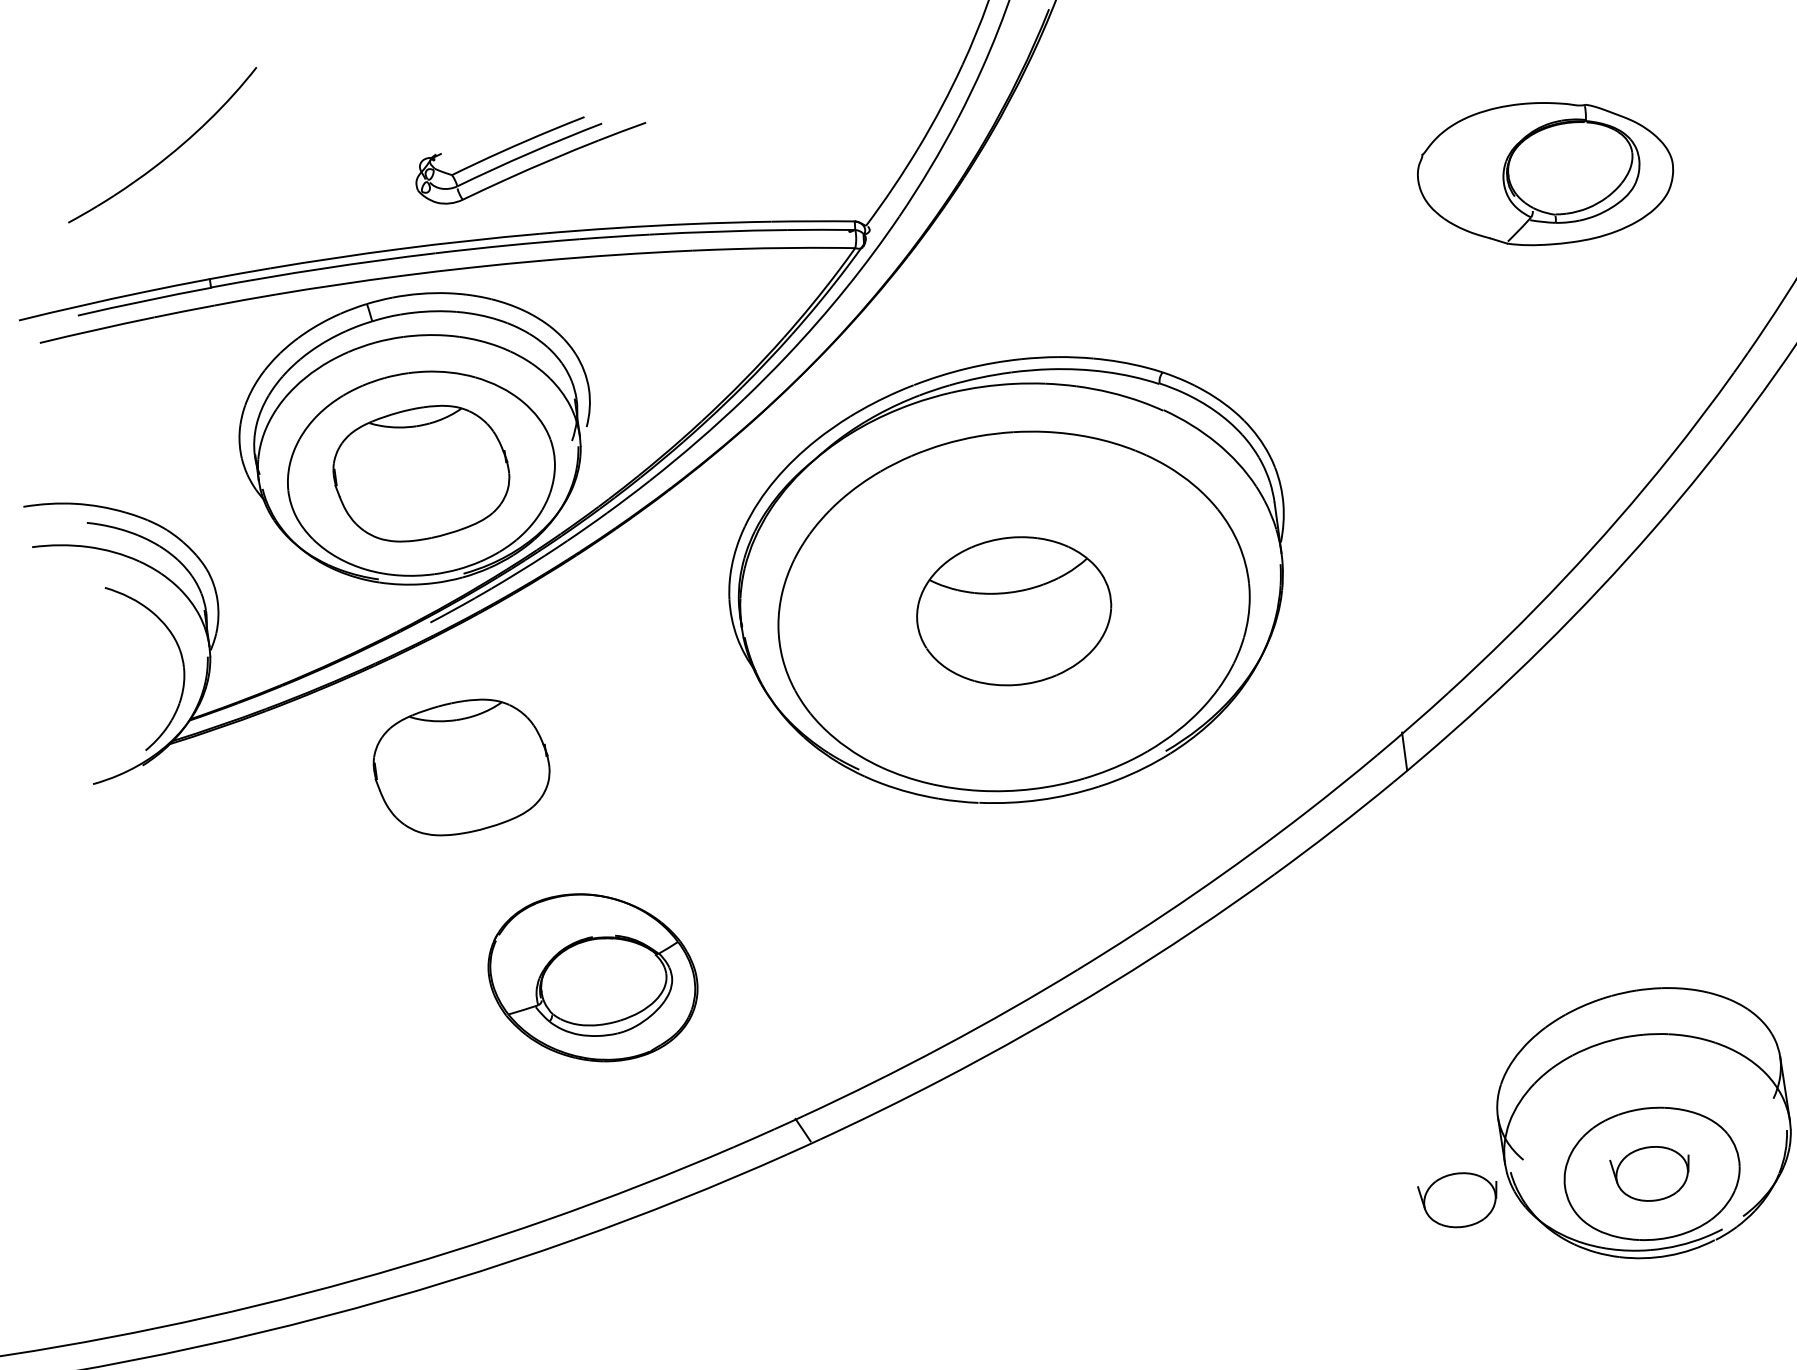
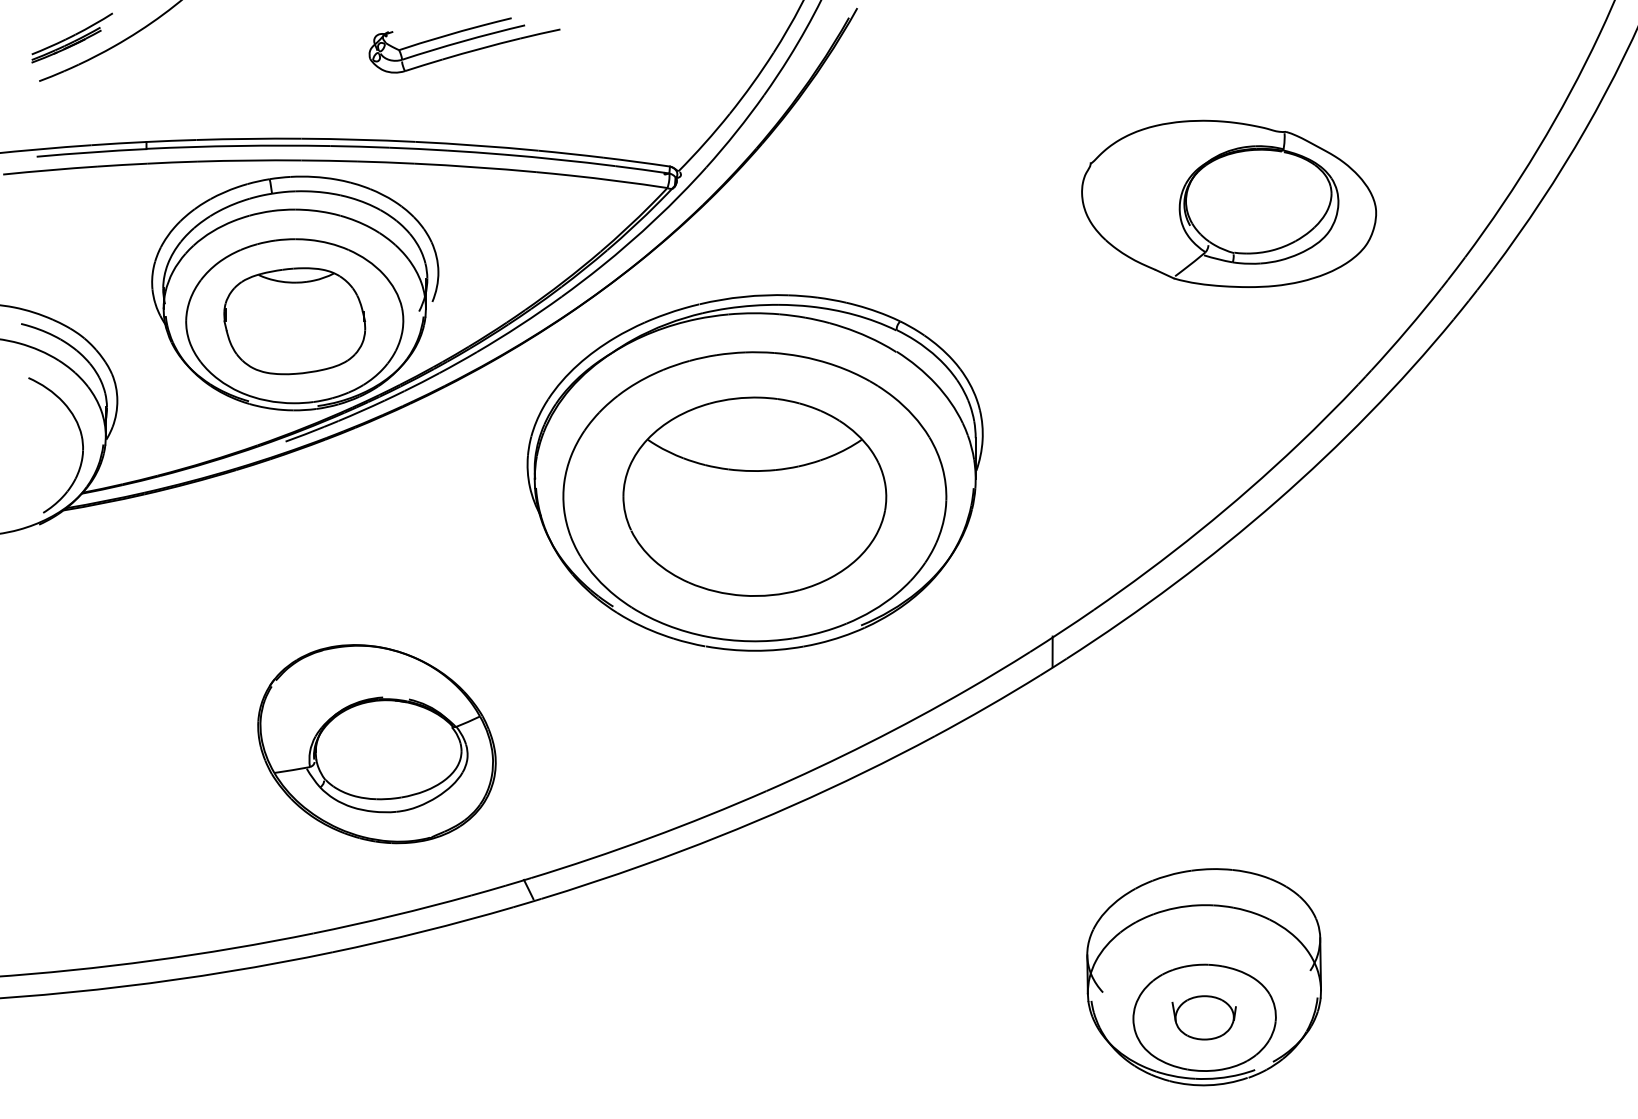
part: (531, 158) -> (464, 45), moved
part: (100, 163) -> (71, 37), added
part: (1545, 172) -> (1229, 203), size x1.43
part: (1013, 611) -> (754, 496), size x1.67
part: (461, 767) -> (294, 561), removed
part: (592, 978) -> (376, 744), size x1.43
part: (1458, 1199) -> (1046, 1017), removed

